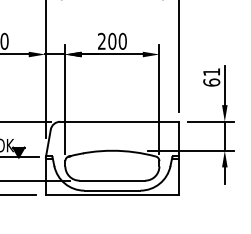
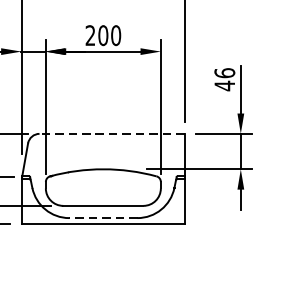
text: (211, 77) -> (224, 79), 61 -> 46
line: (119, 121) -> (112, 133), solid -> dashed
line: (112, 190) -> (103, 217), solid -> dashed

